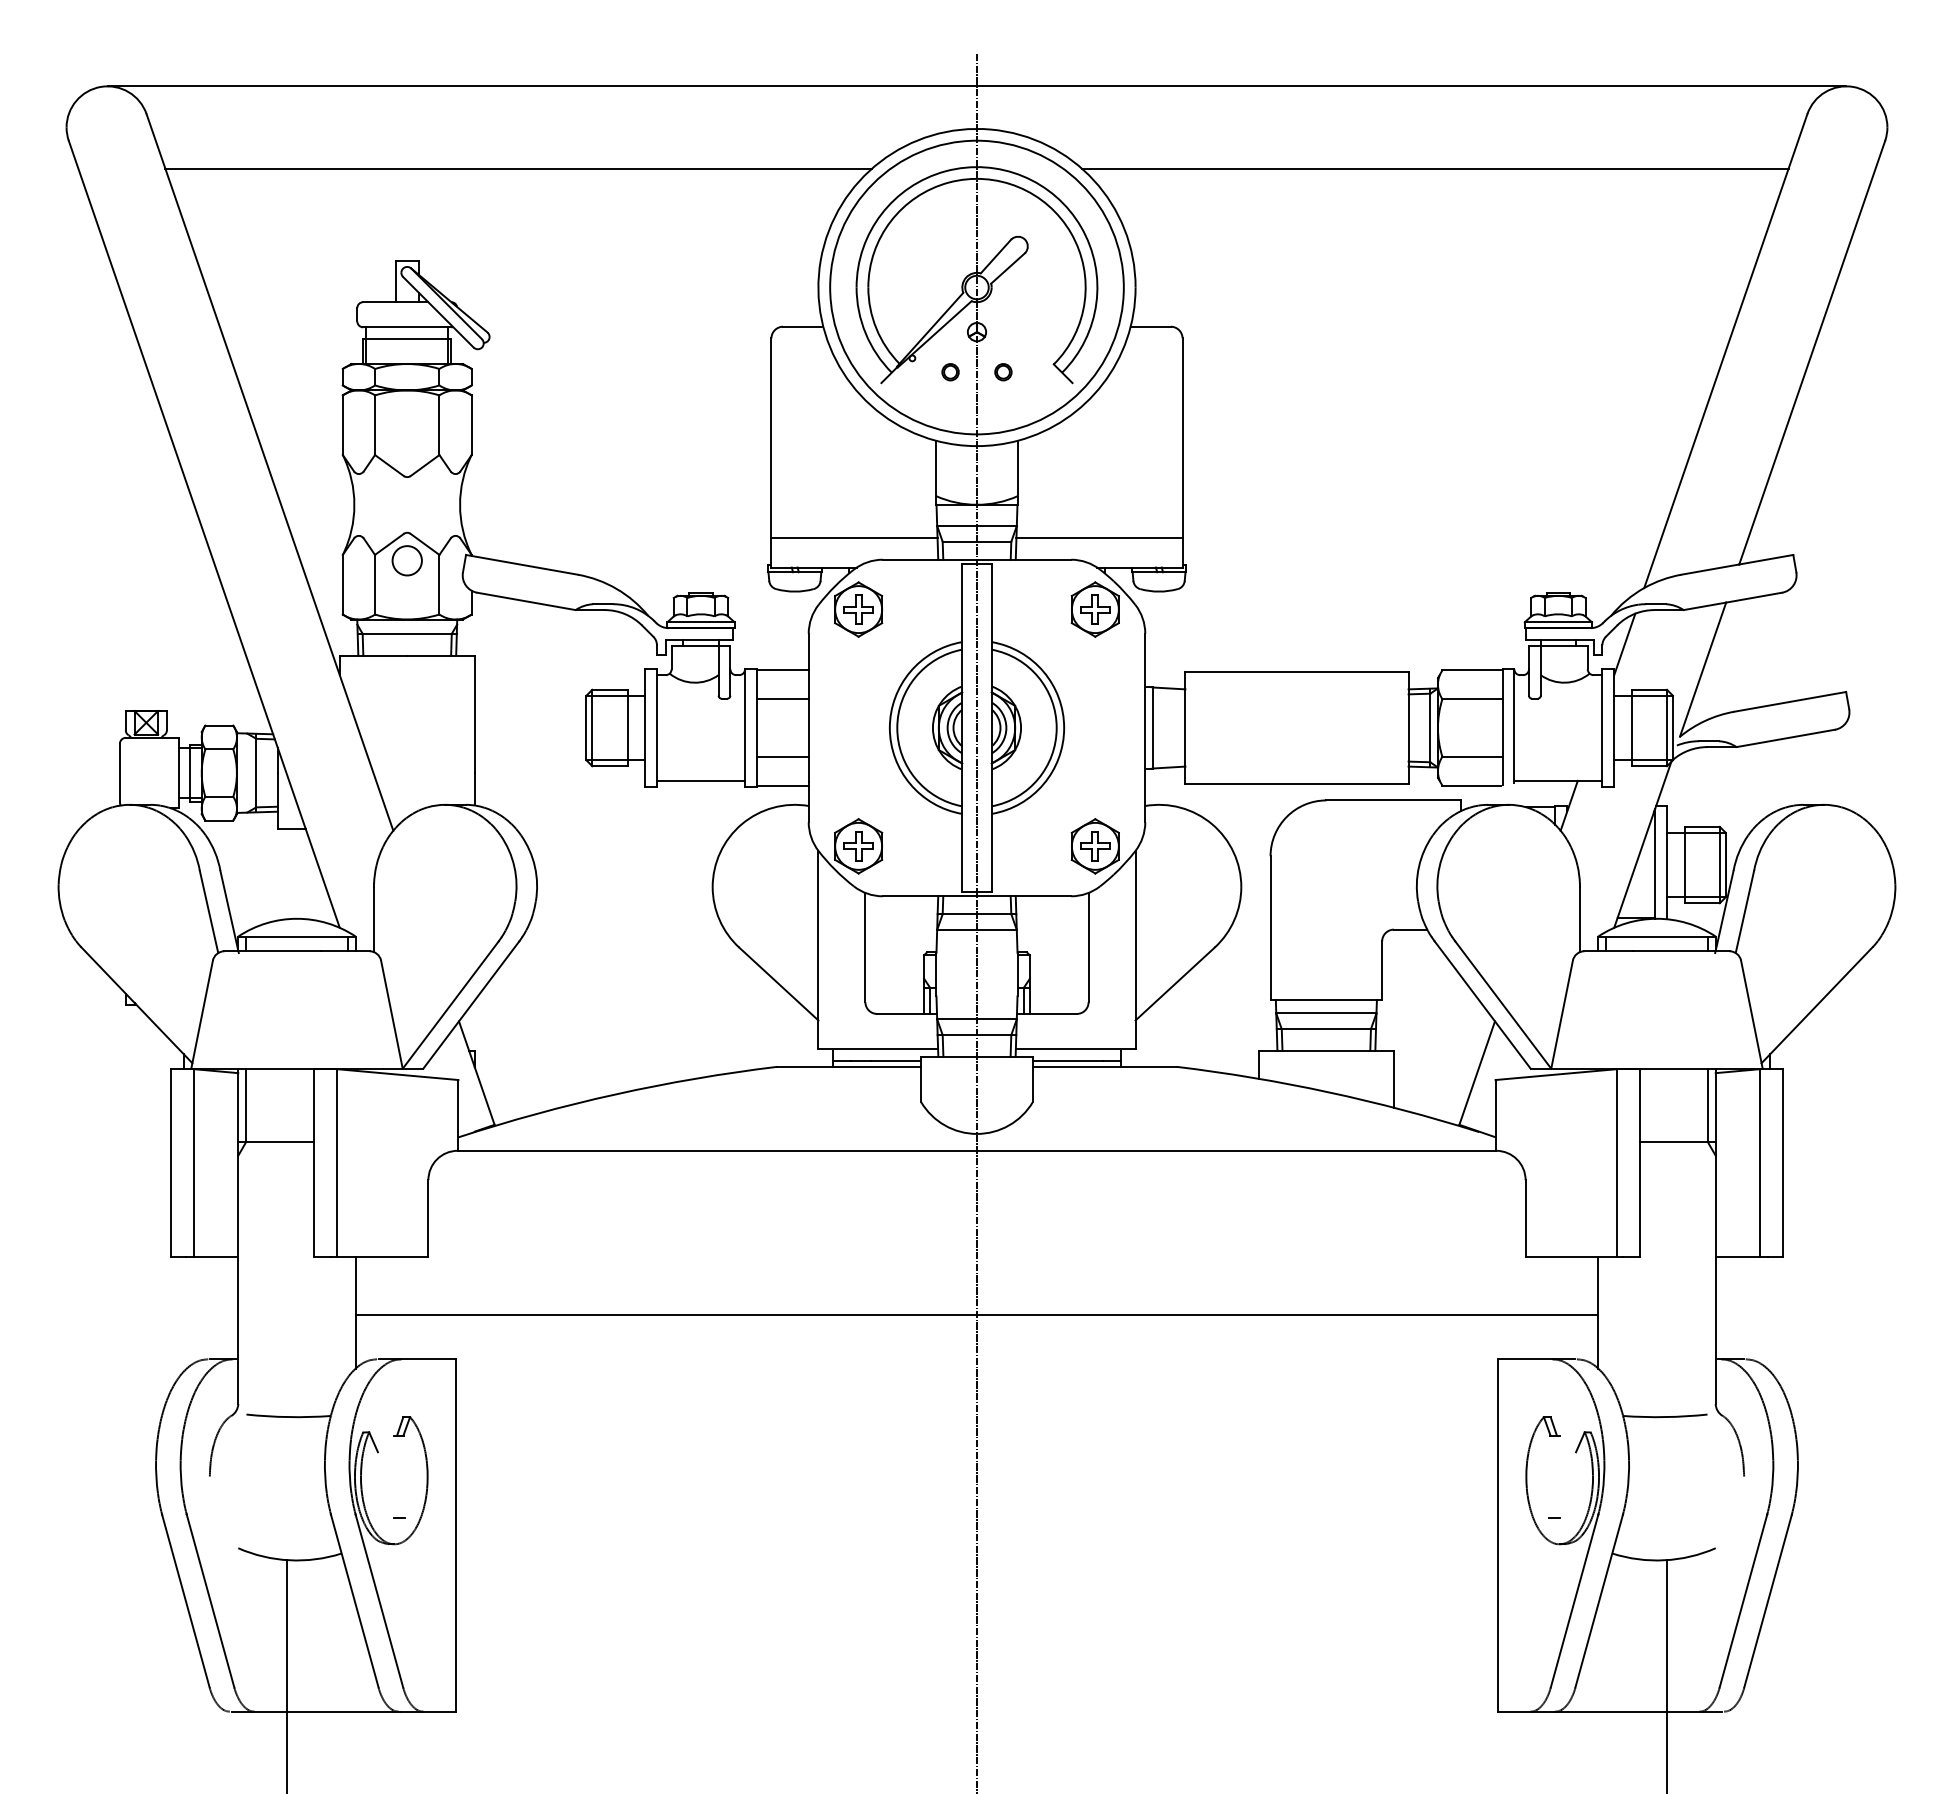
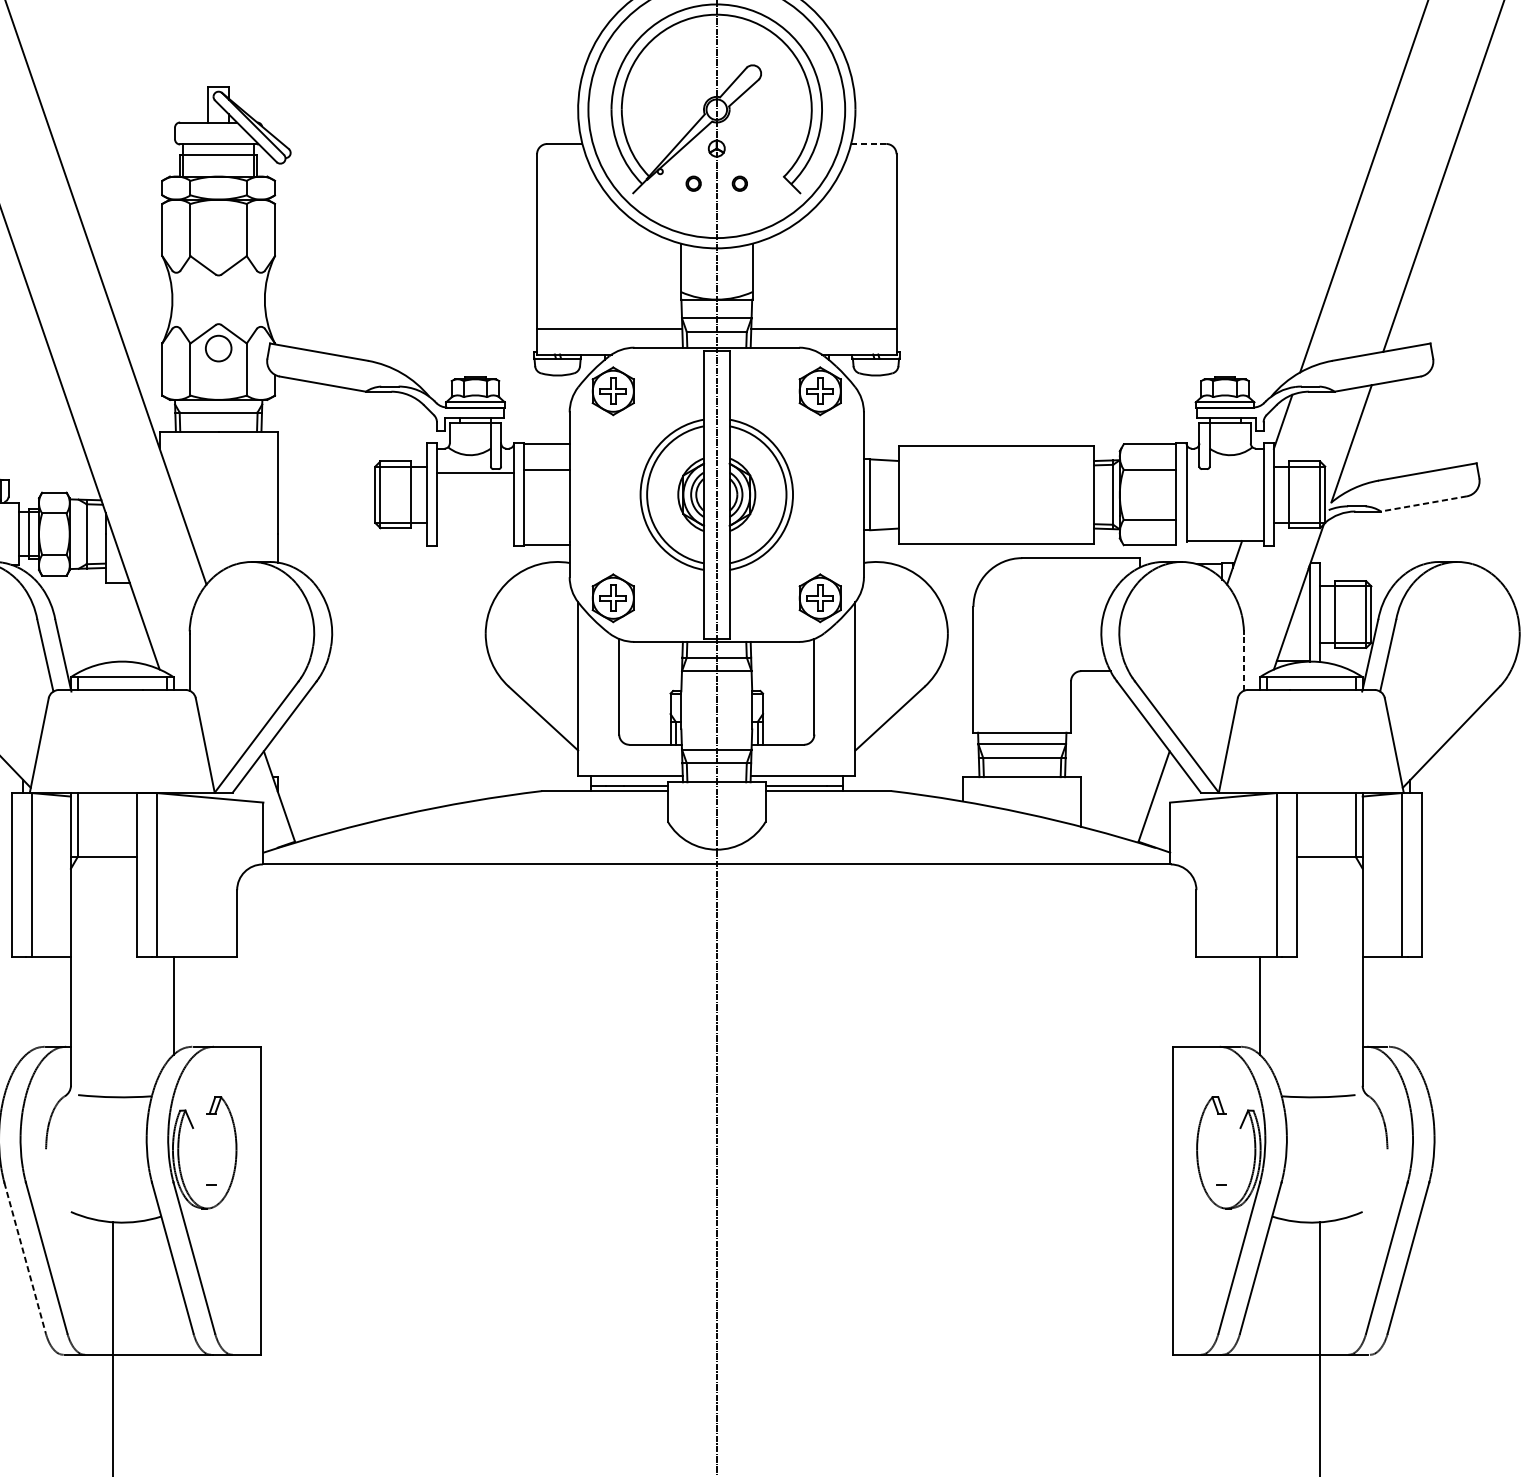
line: (518, 168) -> (315, 5), removed
line: (1434, 168) -> (1116, 5), removed
line: (1150, 326) -> (868, 143), solid -> dashed
line: (1785, 738) -> (1423, 503), solid -> dashed
line: (782, 756) -> (546, 519), removed
line: (700, 780) -> (475, 472), moved
line: (1579, 919) -> (1243, 662), solid -> dashed
line: (976, 1315) -> (716, 1008), removed
line: (185, 1601) -> (24, 1258), solid -> dashed

